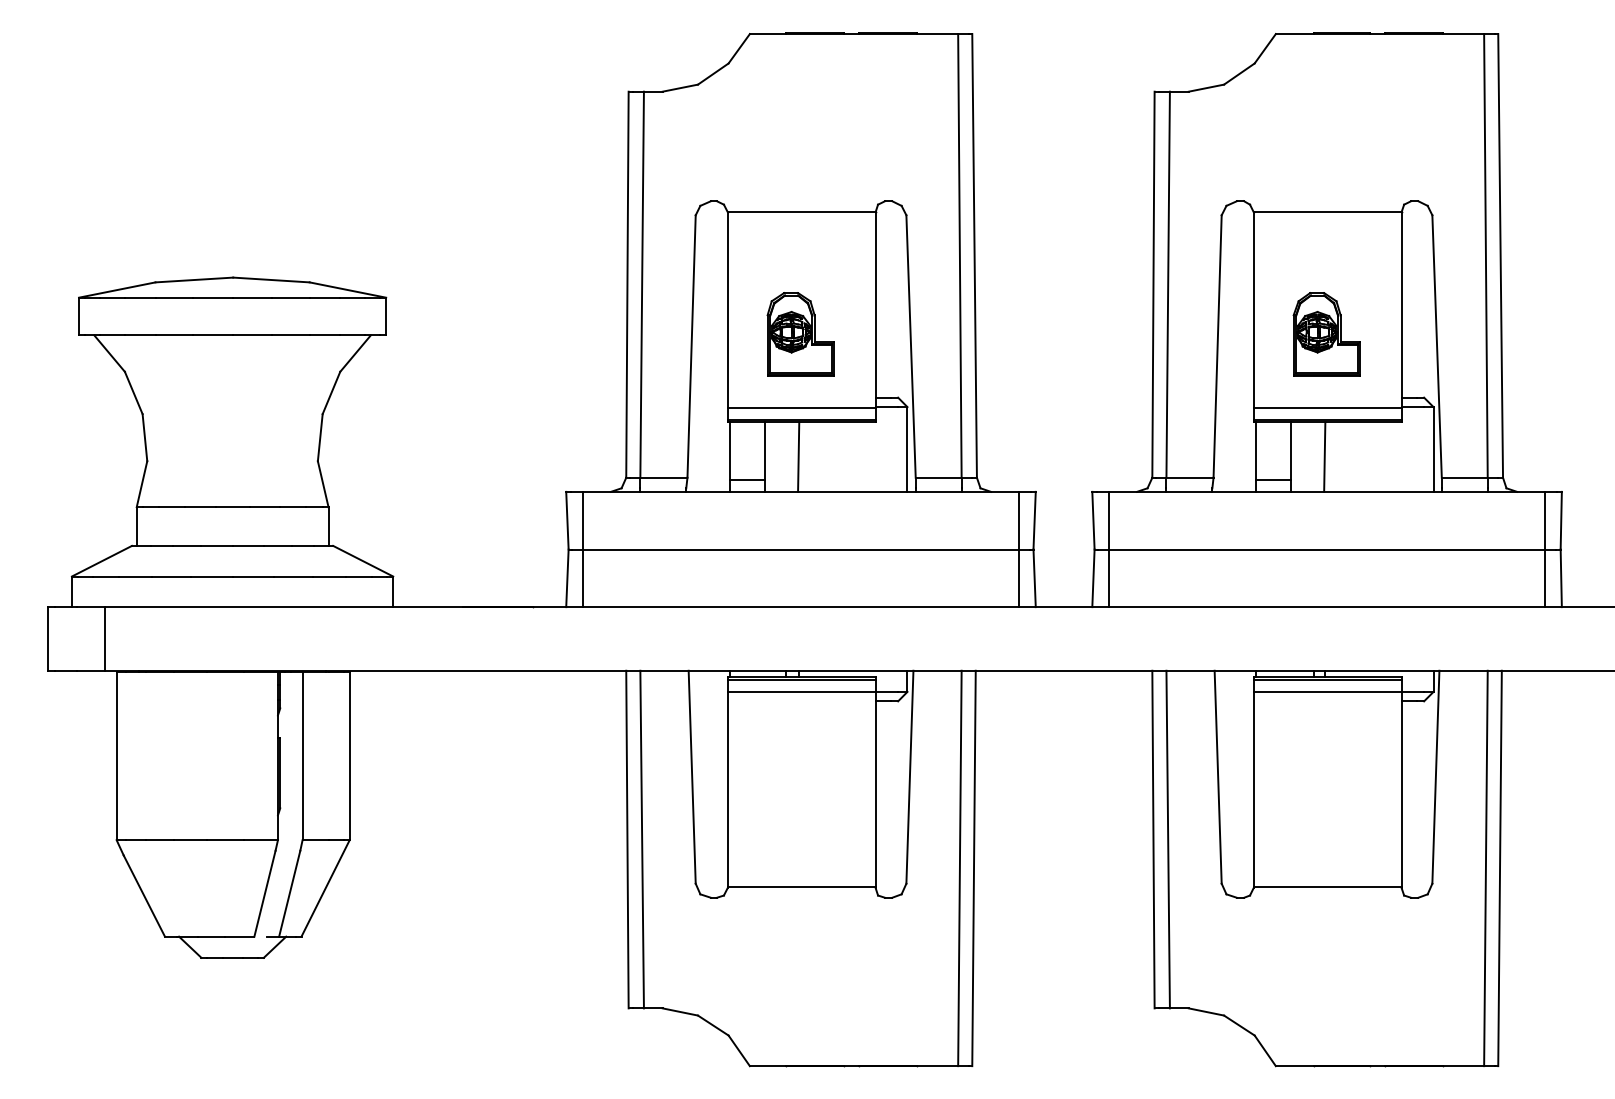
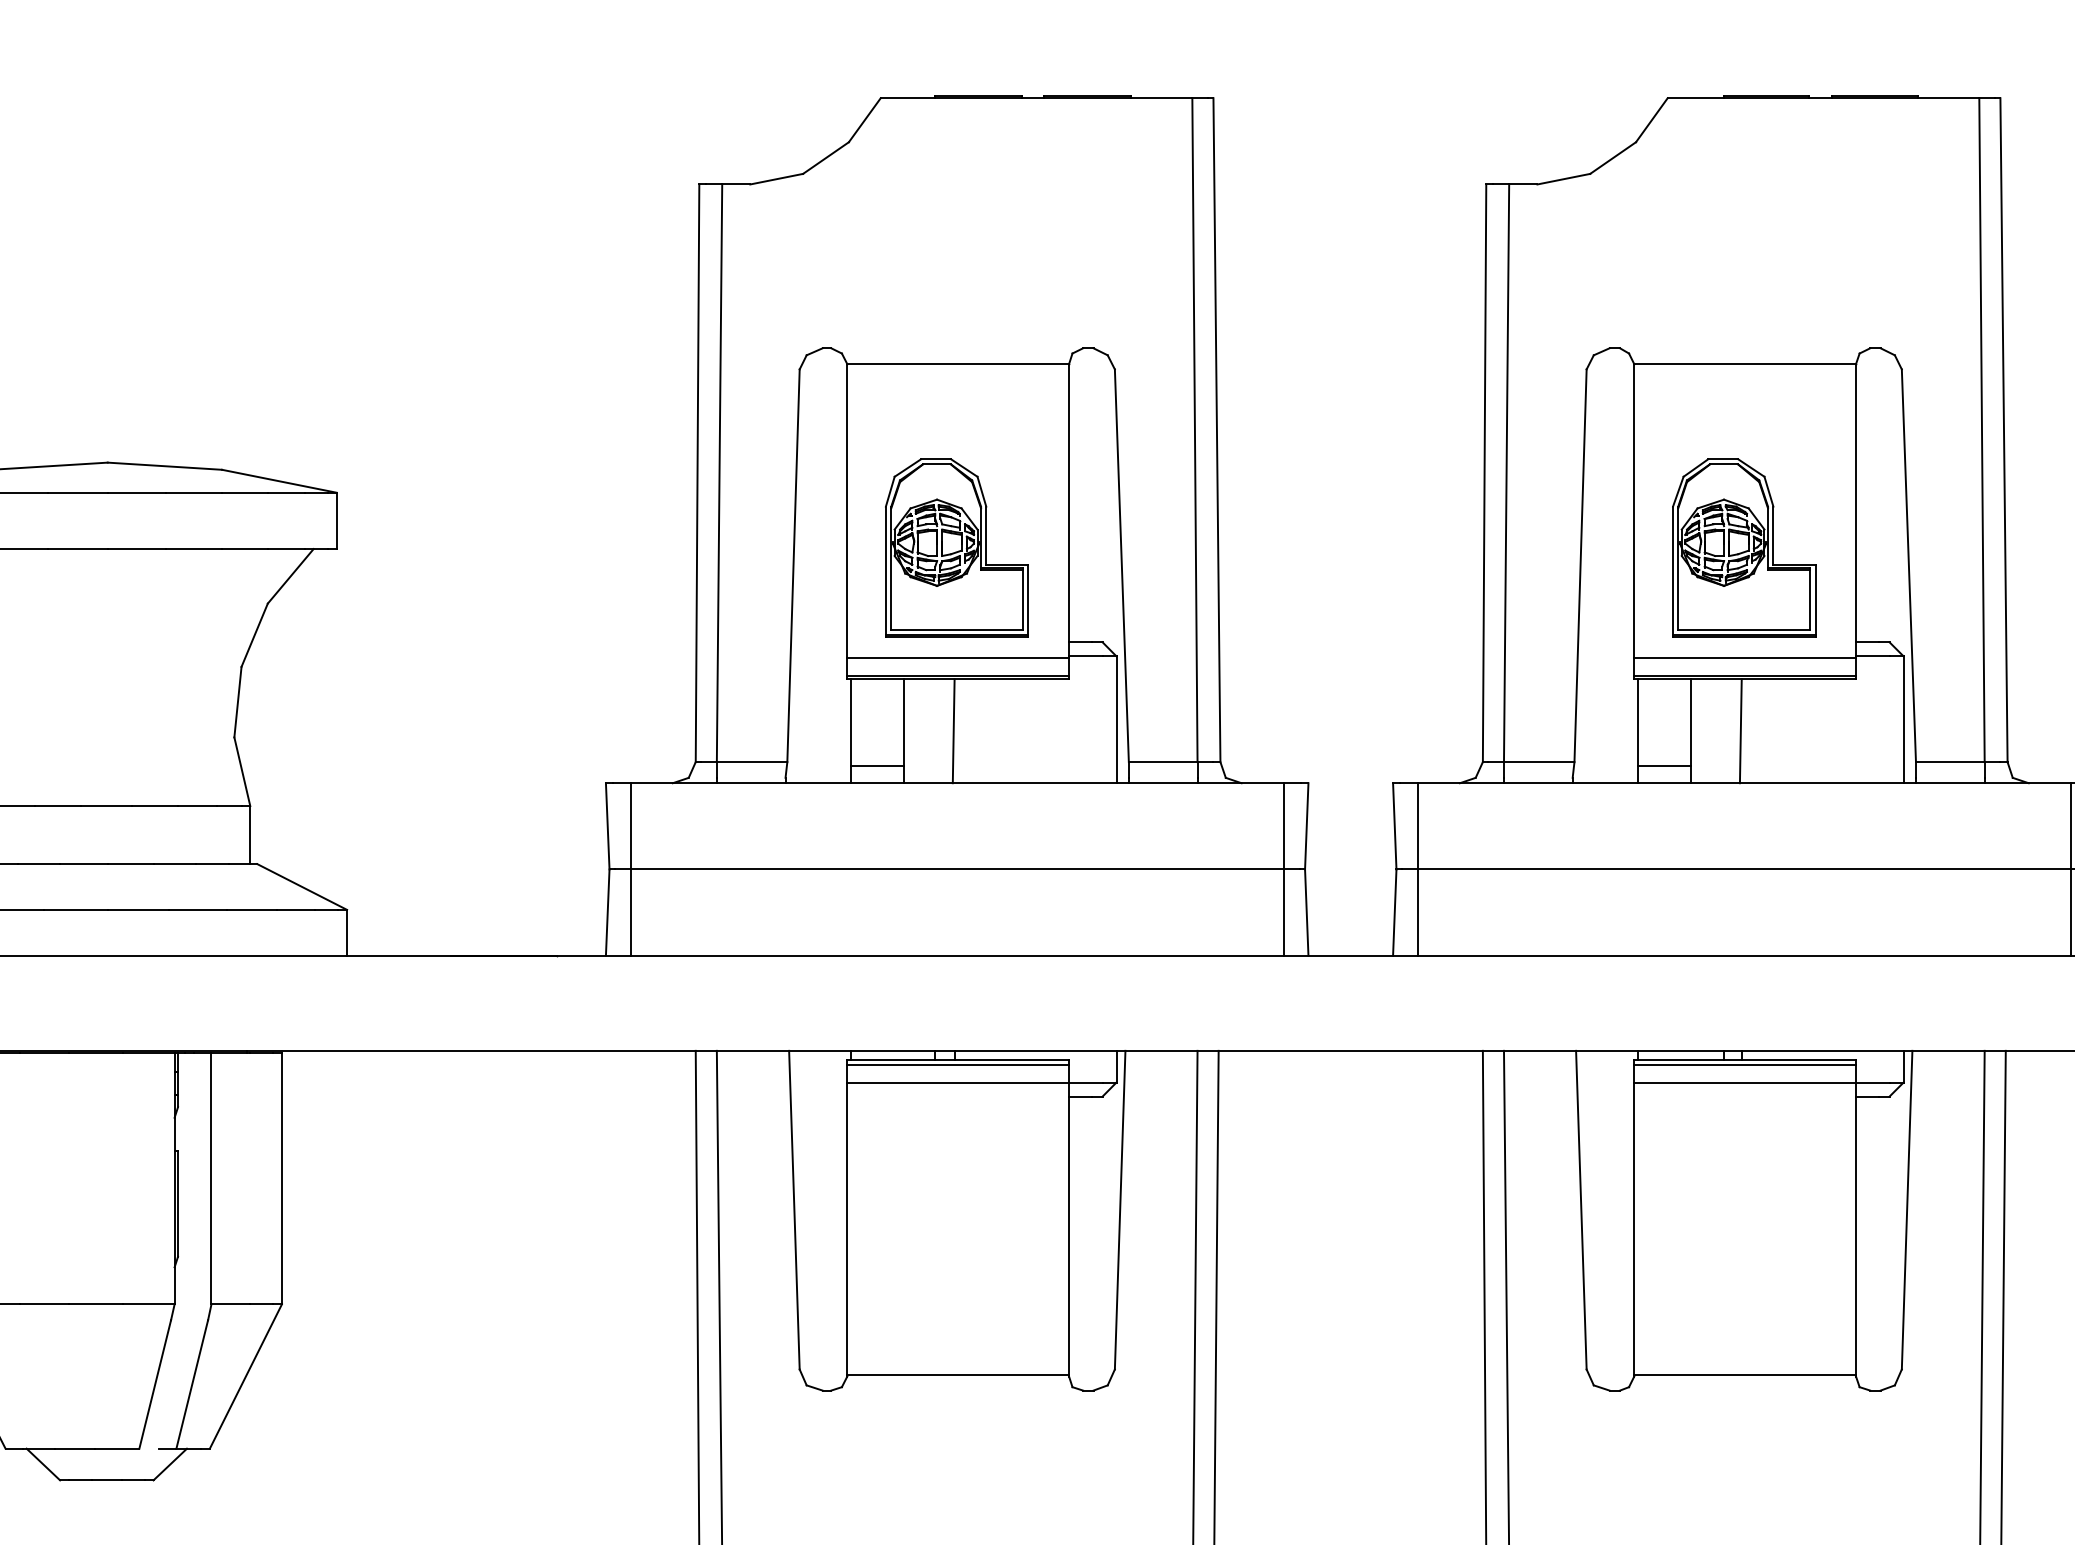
part: (800, 334) -> (956, 547), size x1.43
part: (1326, 334) -> (1743, 547), size x1.43

